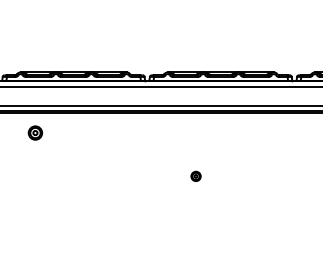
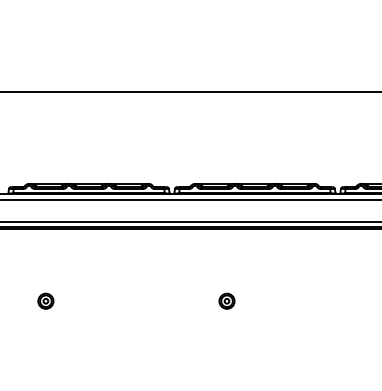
part: (35, 132) -> (45, 300), moved
part: (195, 175) -> (226, 300), size x1.43

